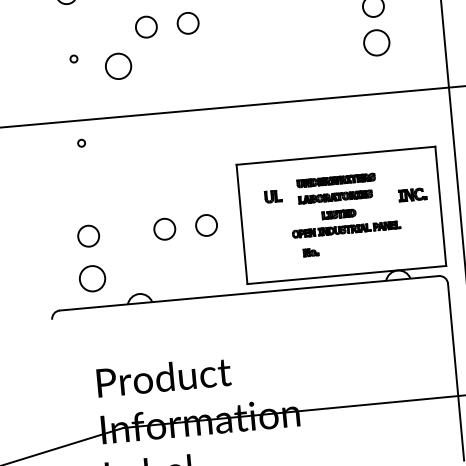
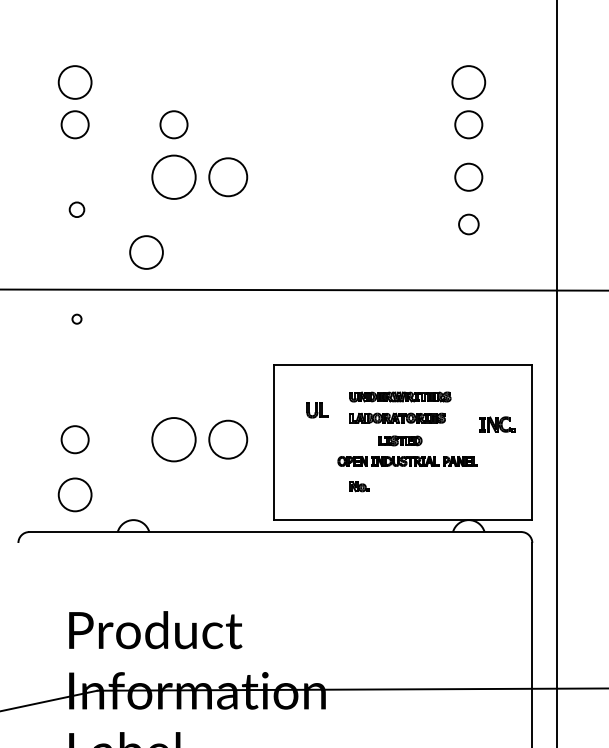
circle: (187, 22) -> (227, 176), size x1.4
circle: (145, 26) -> (173, 176), size x1.6
circle: (376, 42) -> (468, 224), size x0.6
circle: (73, 58) -> (76, 209), size x1.6
circle: (118, 66) -> (146, 252), moved
circle: (205, 225) -> (227, 439), size x1.4
circle: (164, 229) -> (173, 439), size x1.6

